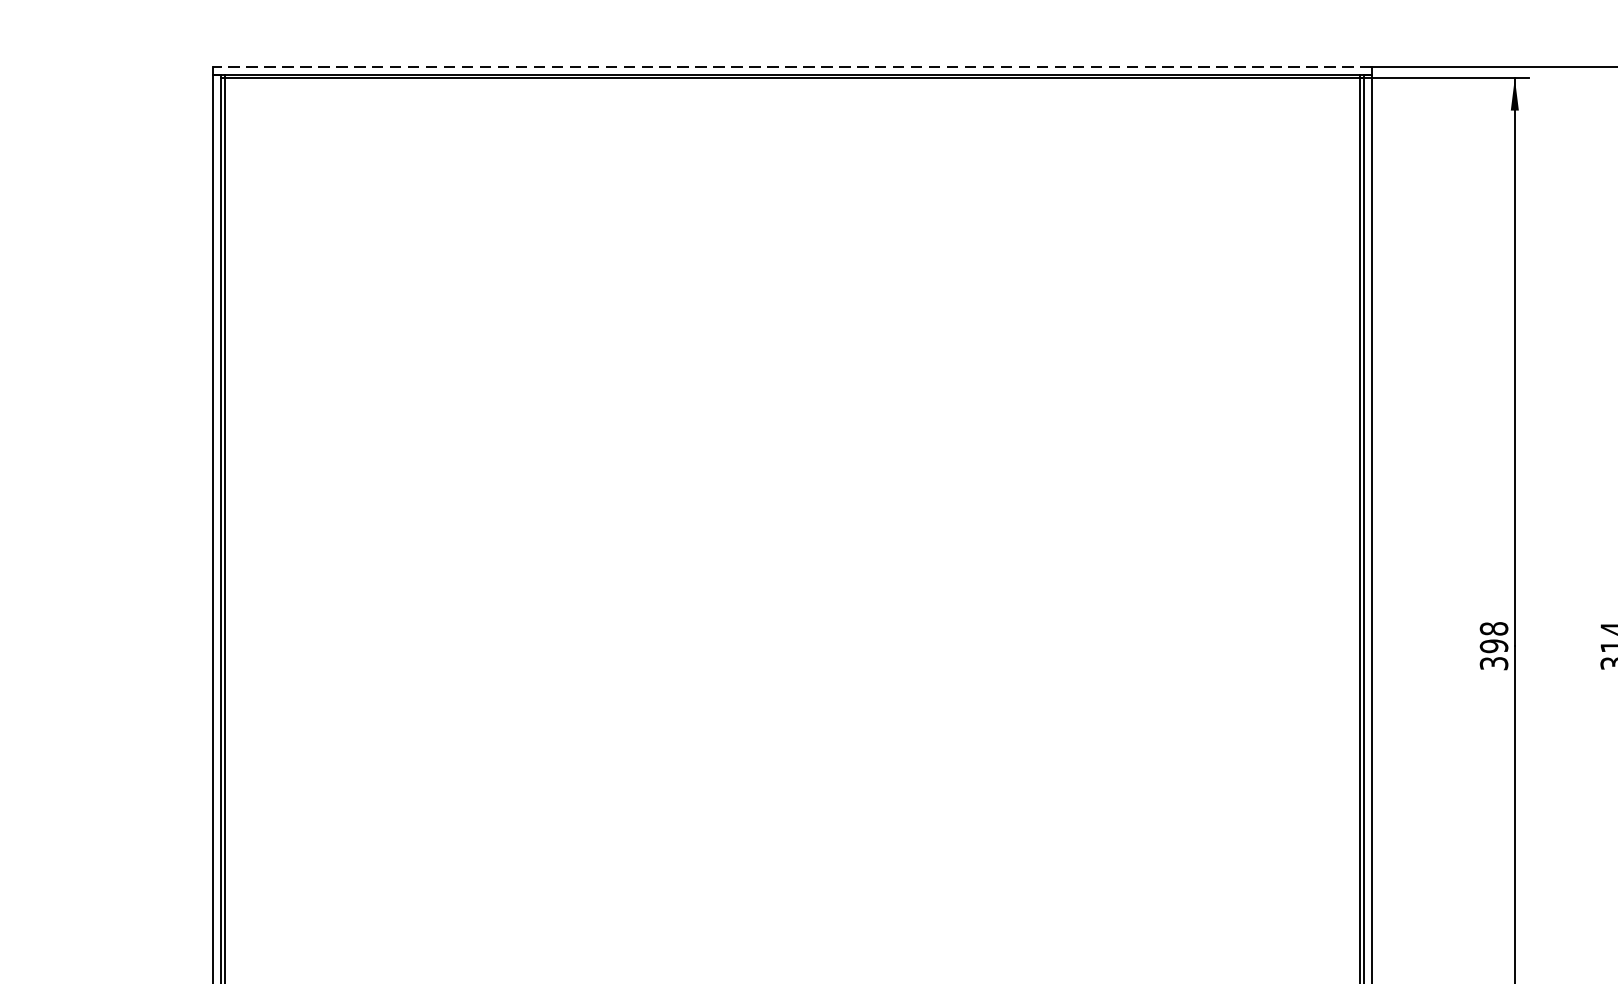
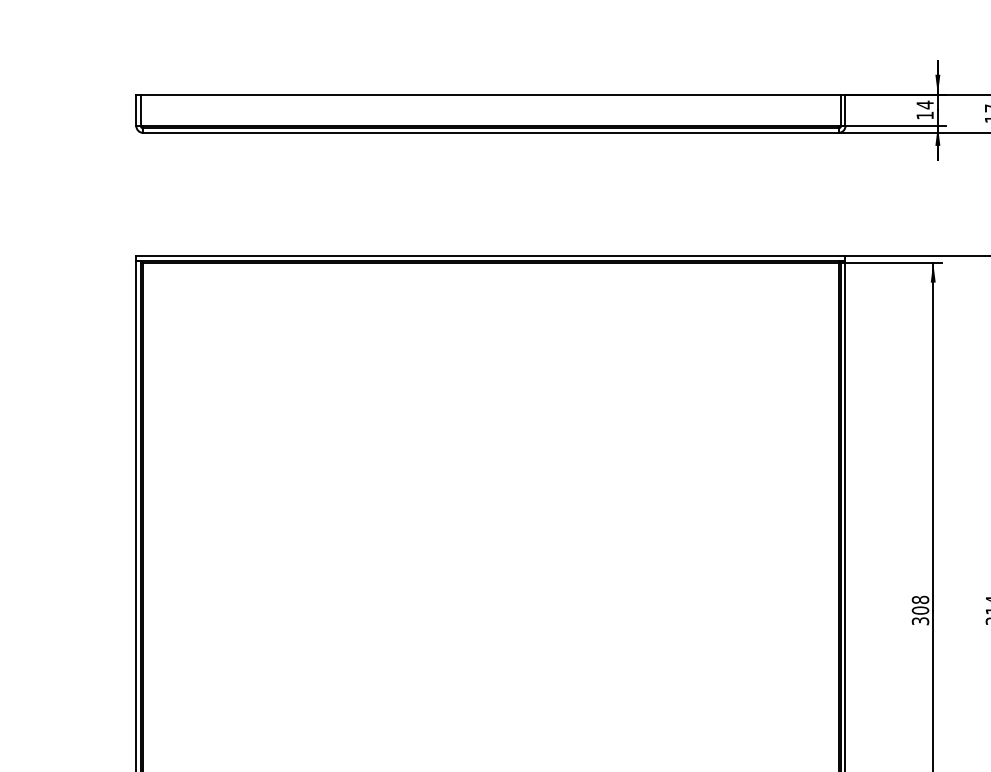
line: (791, 67) -> (490, 256), dashed -> solid
text: (1494, 646) -> (920, 610), 398 -> 308

